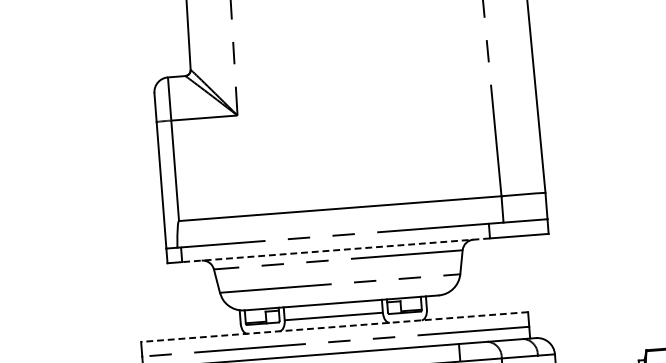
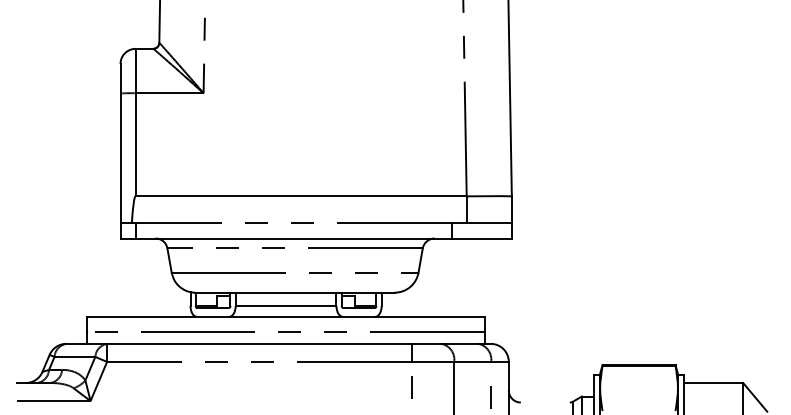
line: (335, 250) -> (293, 238), dashed -> solid
line: (335, 326) -> (286, 316), dashed -> solid

